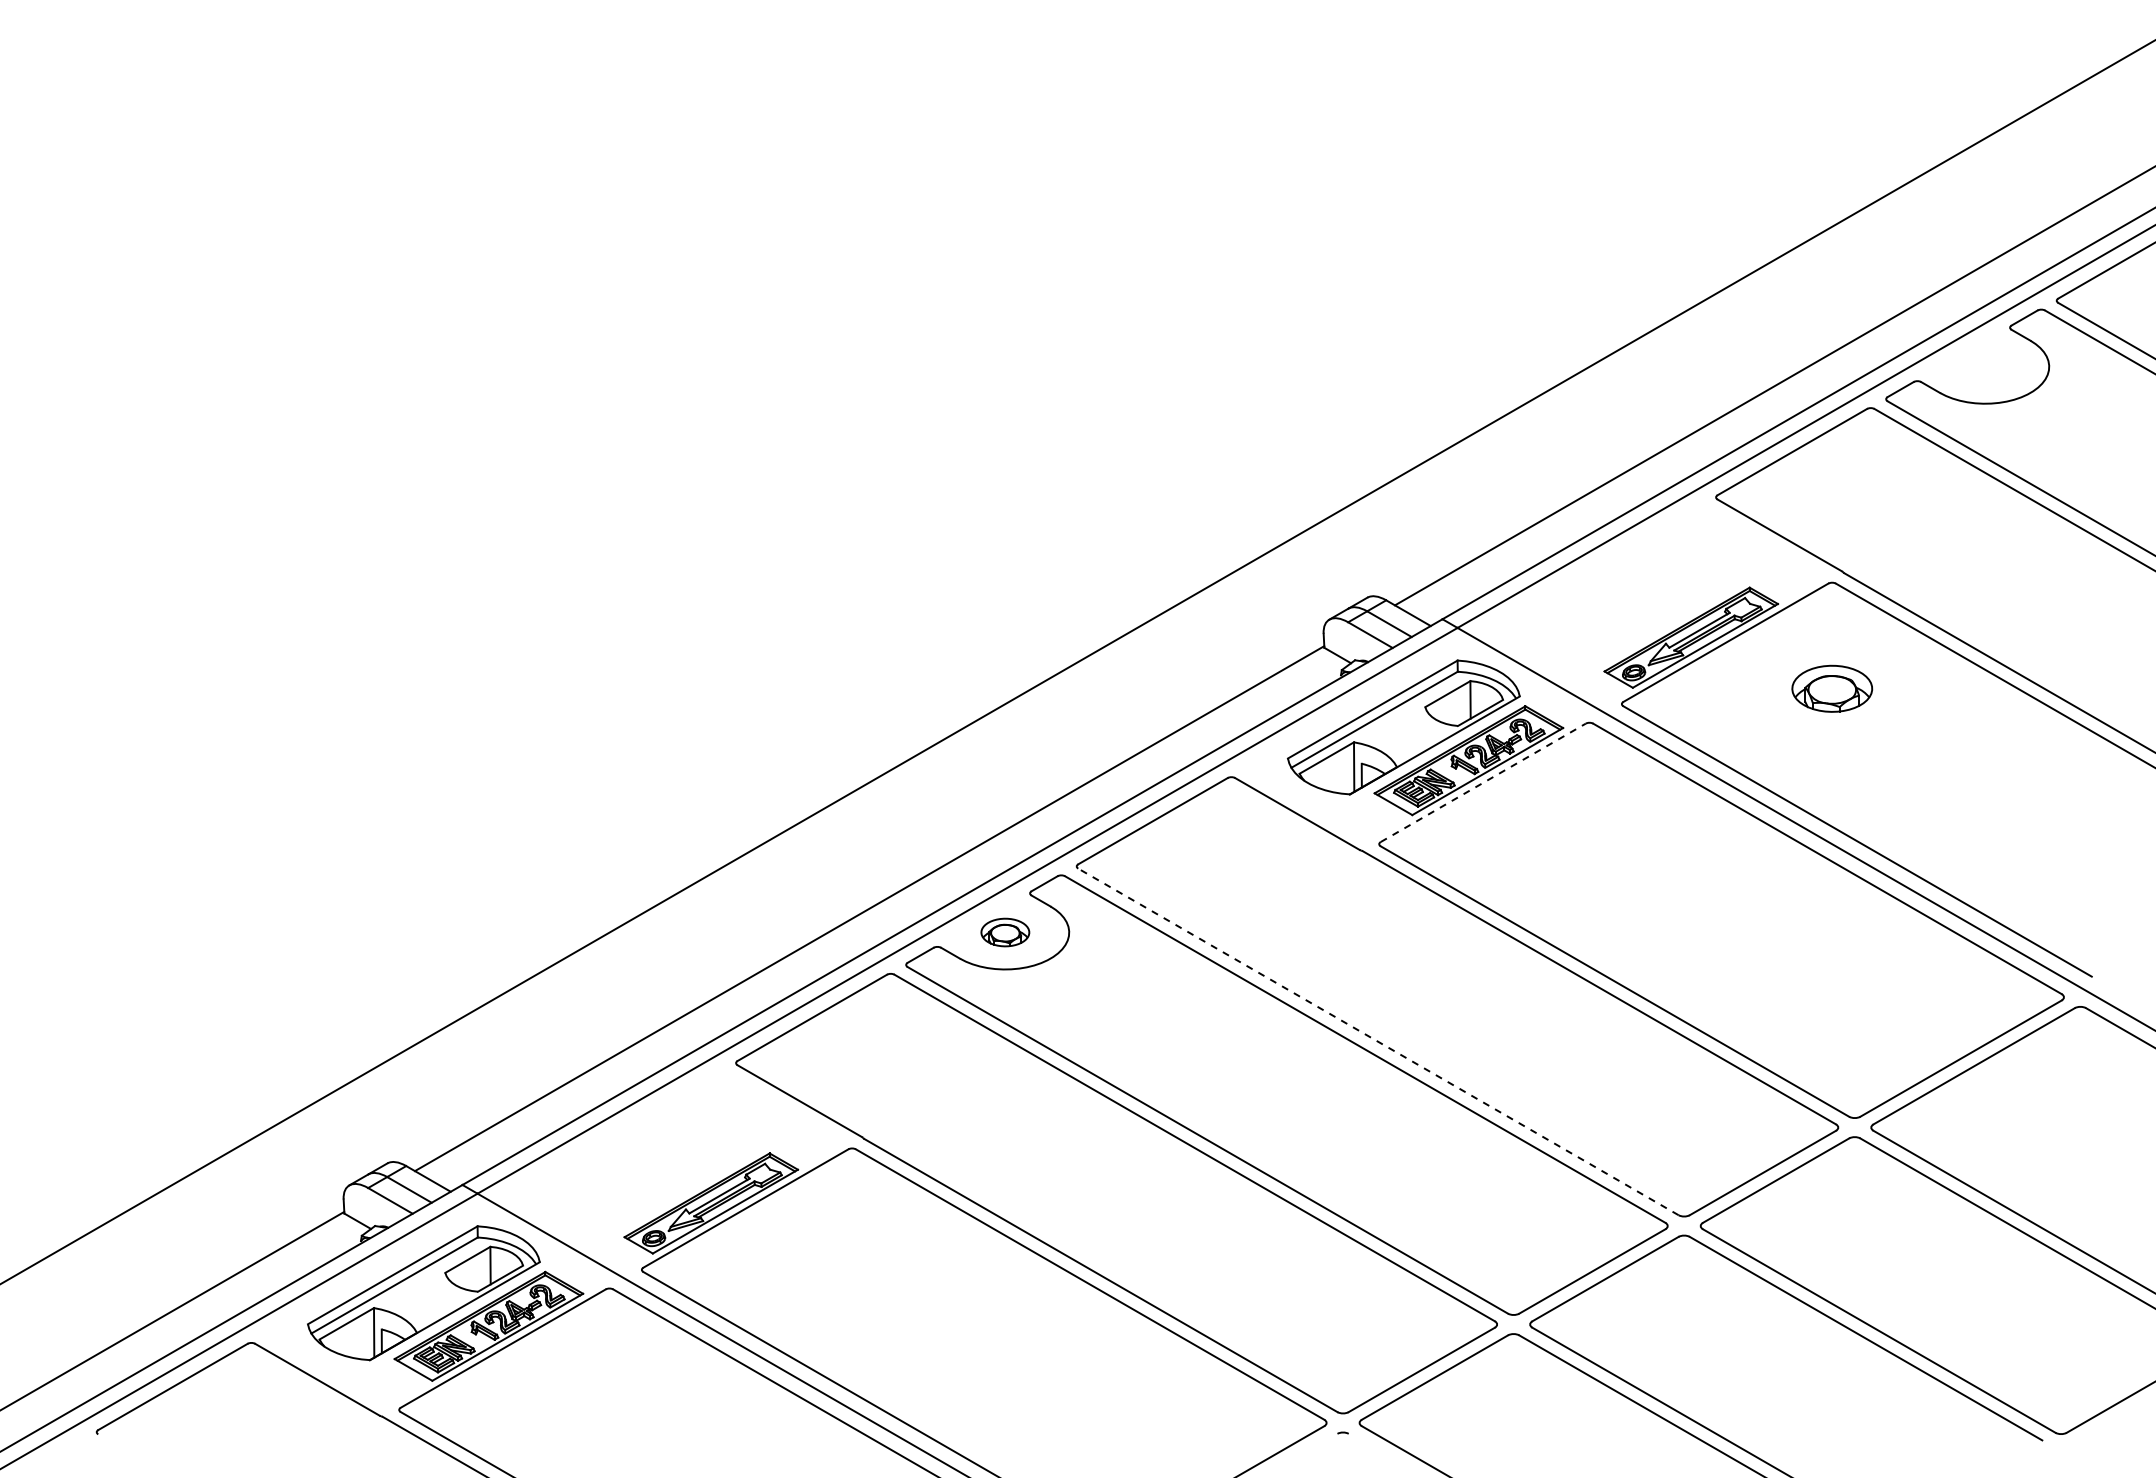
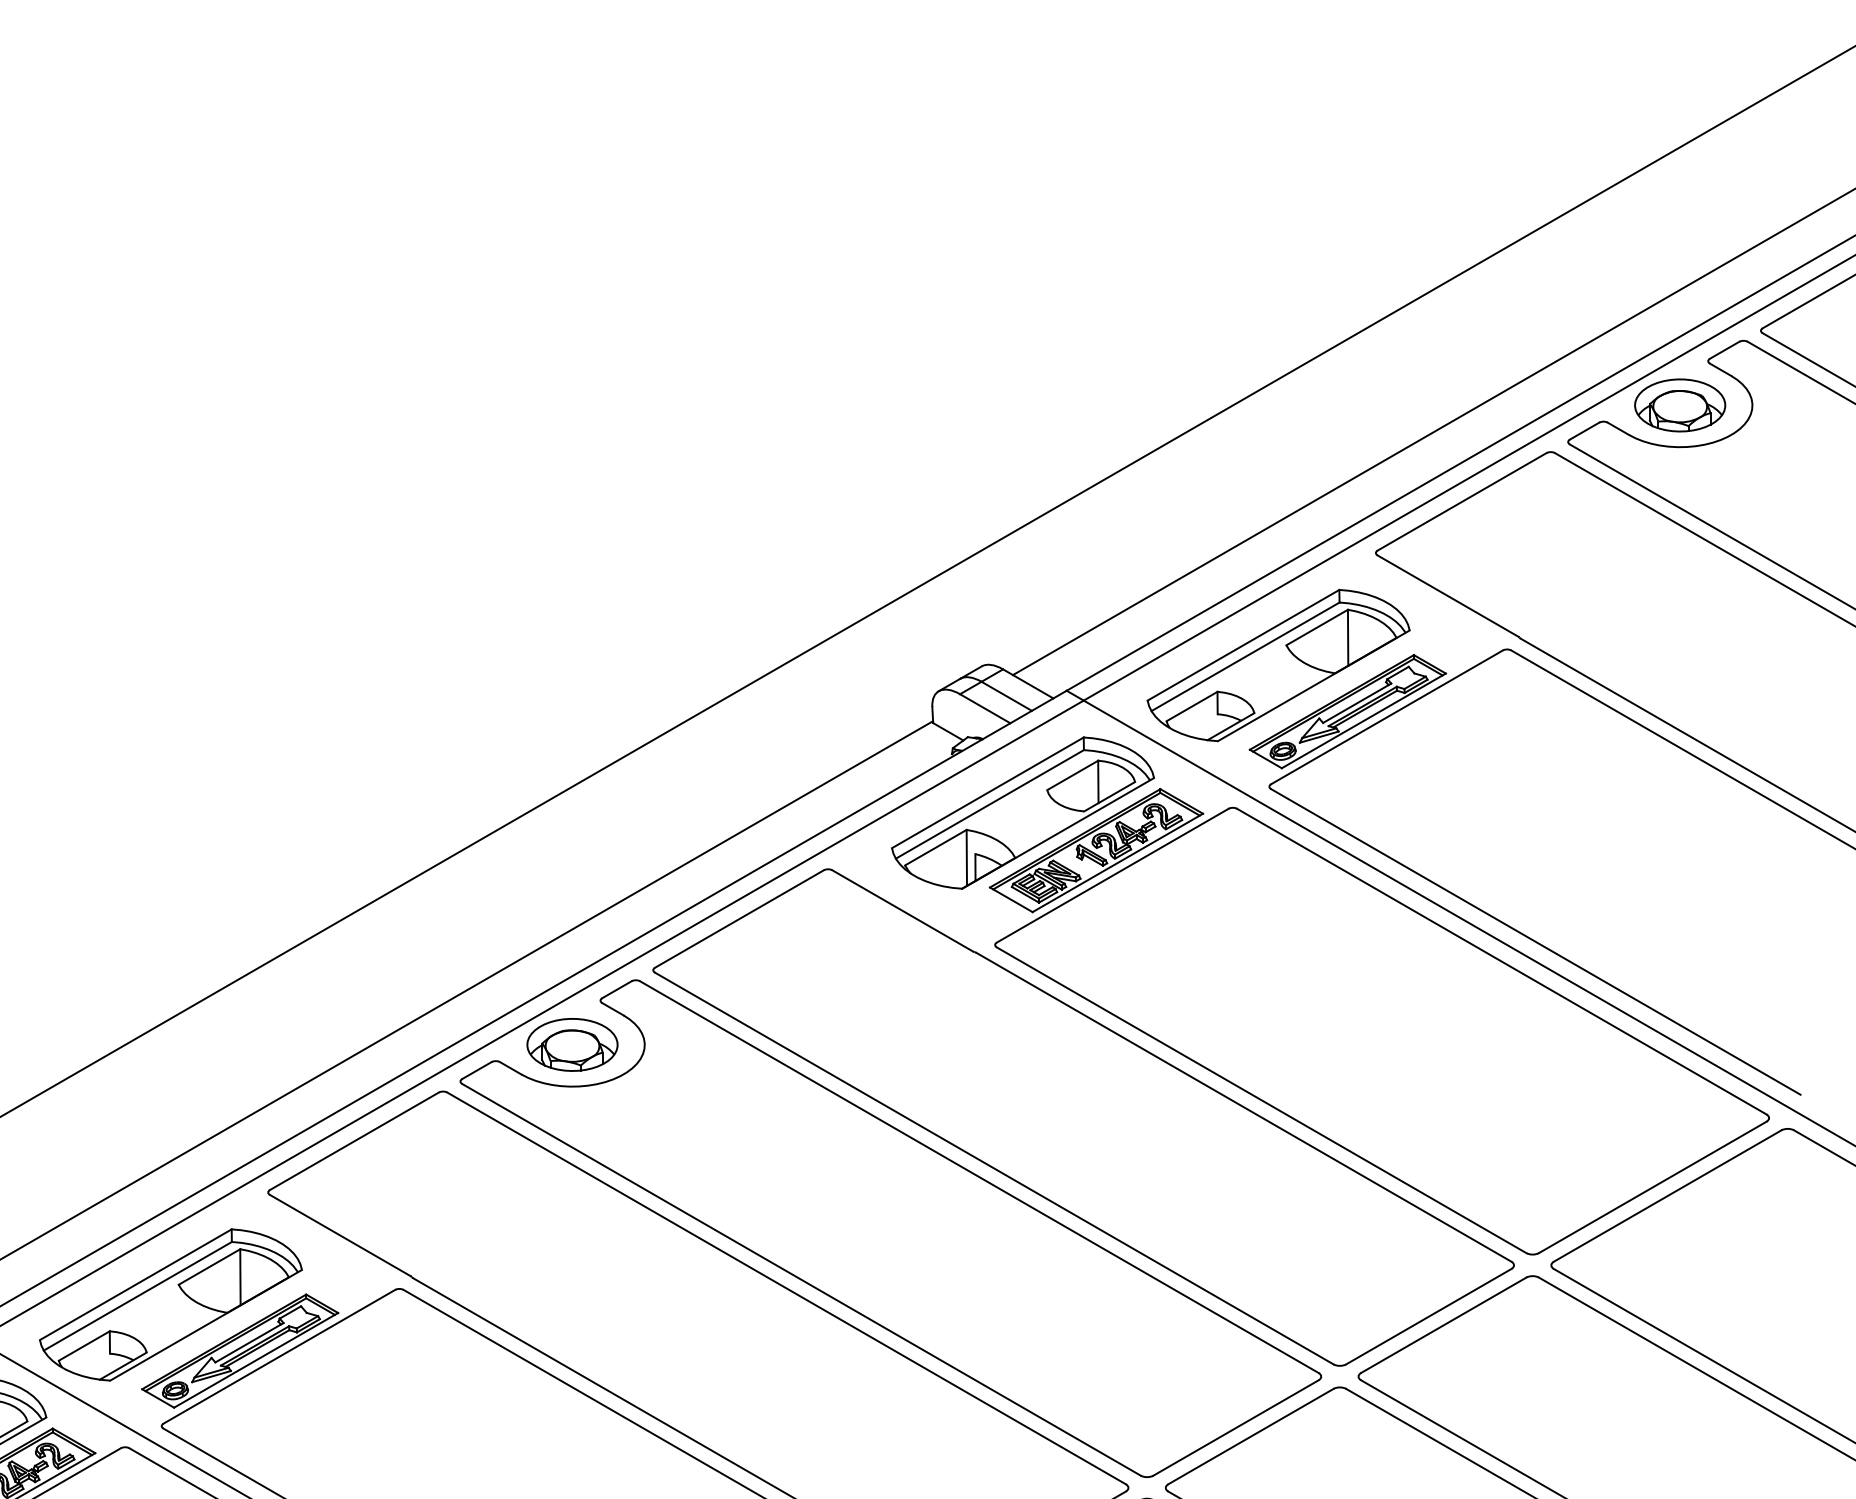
part: (1629, 596) -> (1278, 665), added
part: (1832, 688) -> (1680, 405), moved
line: (1483, 782) -> (1113, 875), dashed -> solid
part: (1005, 932) -> (572, 1044), size x1.67
line: (1378, 1041) -> (994, 1168), dashed -> solid
part: (649, 1162) -> (170, 1304), added

